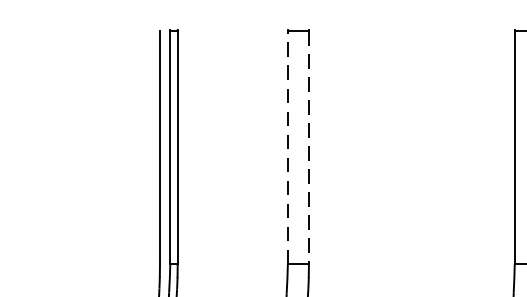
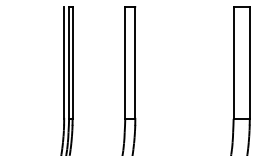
line: (288, 148) -> (125, 63), dashed -> solid
line: (309, 148) -> (135, 63), dashed -> solid

